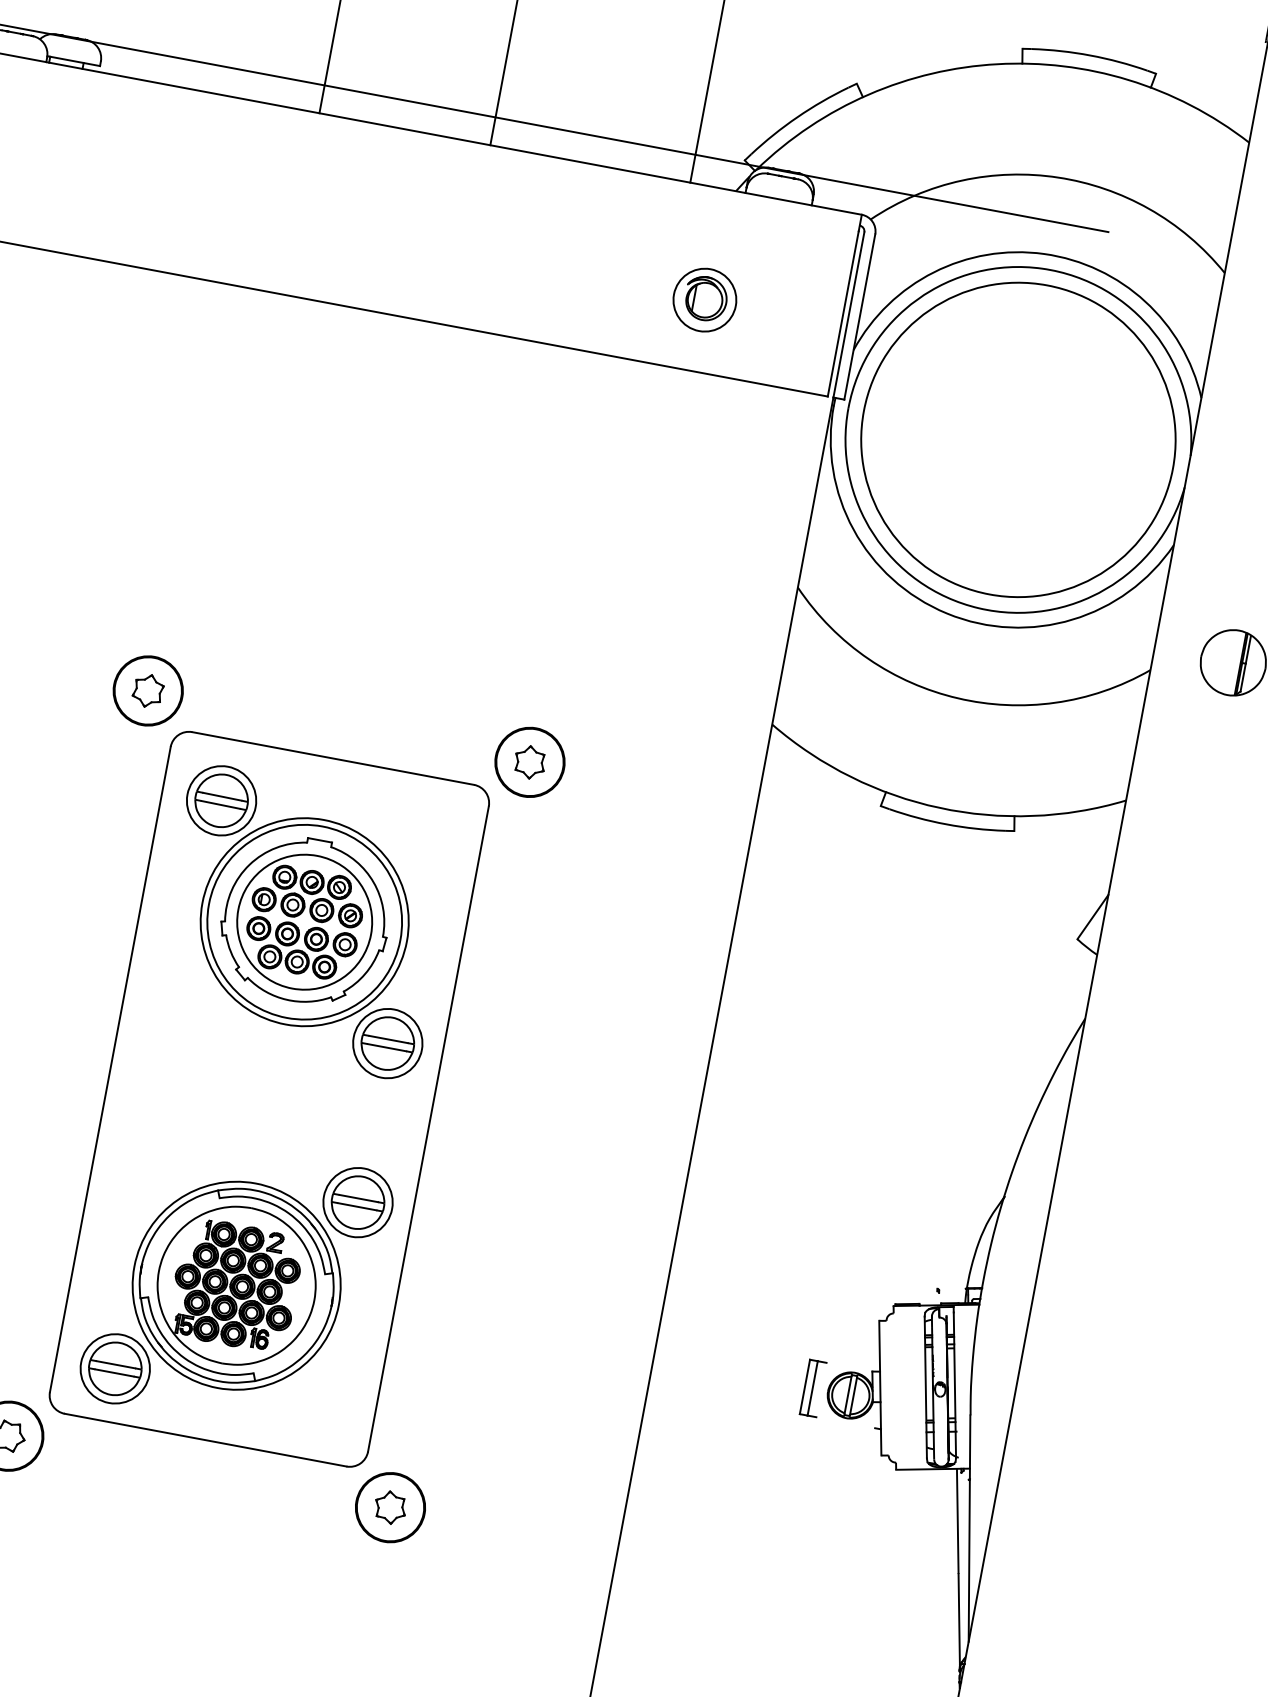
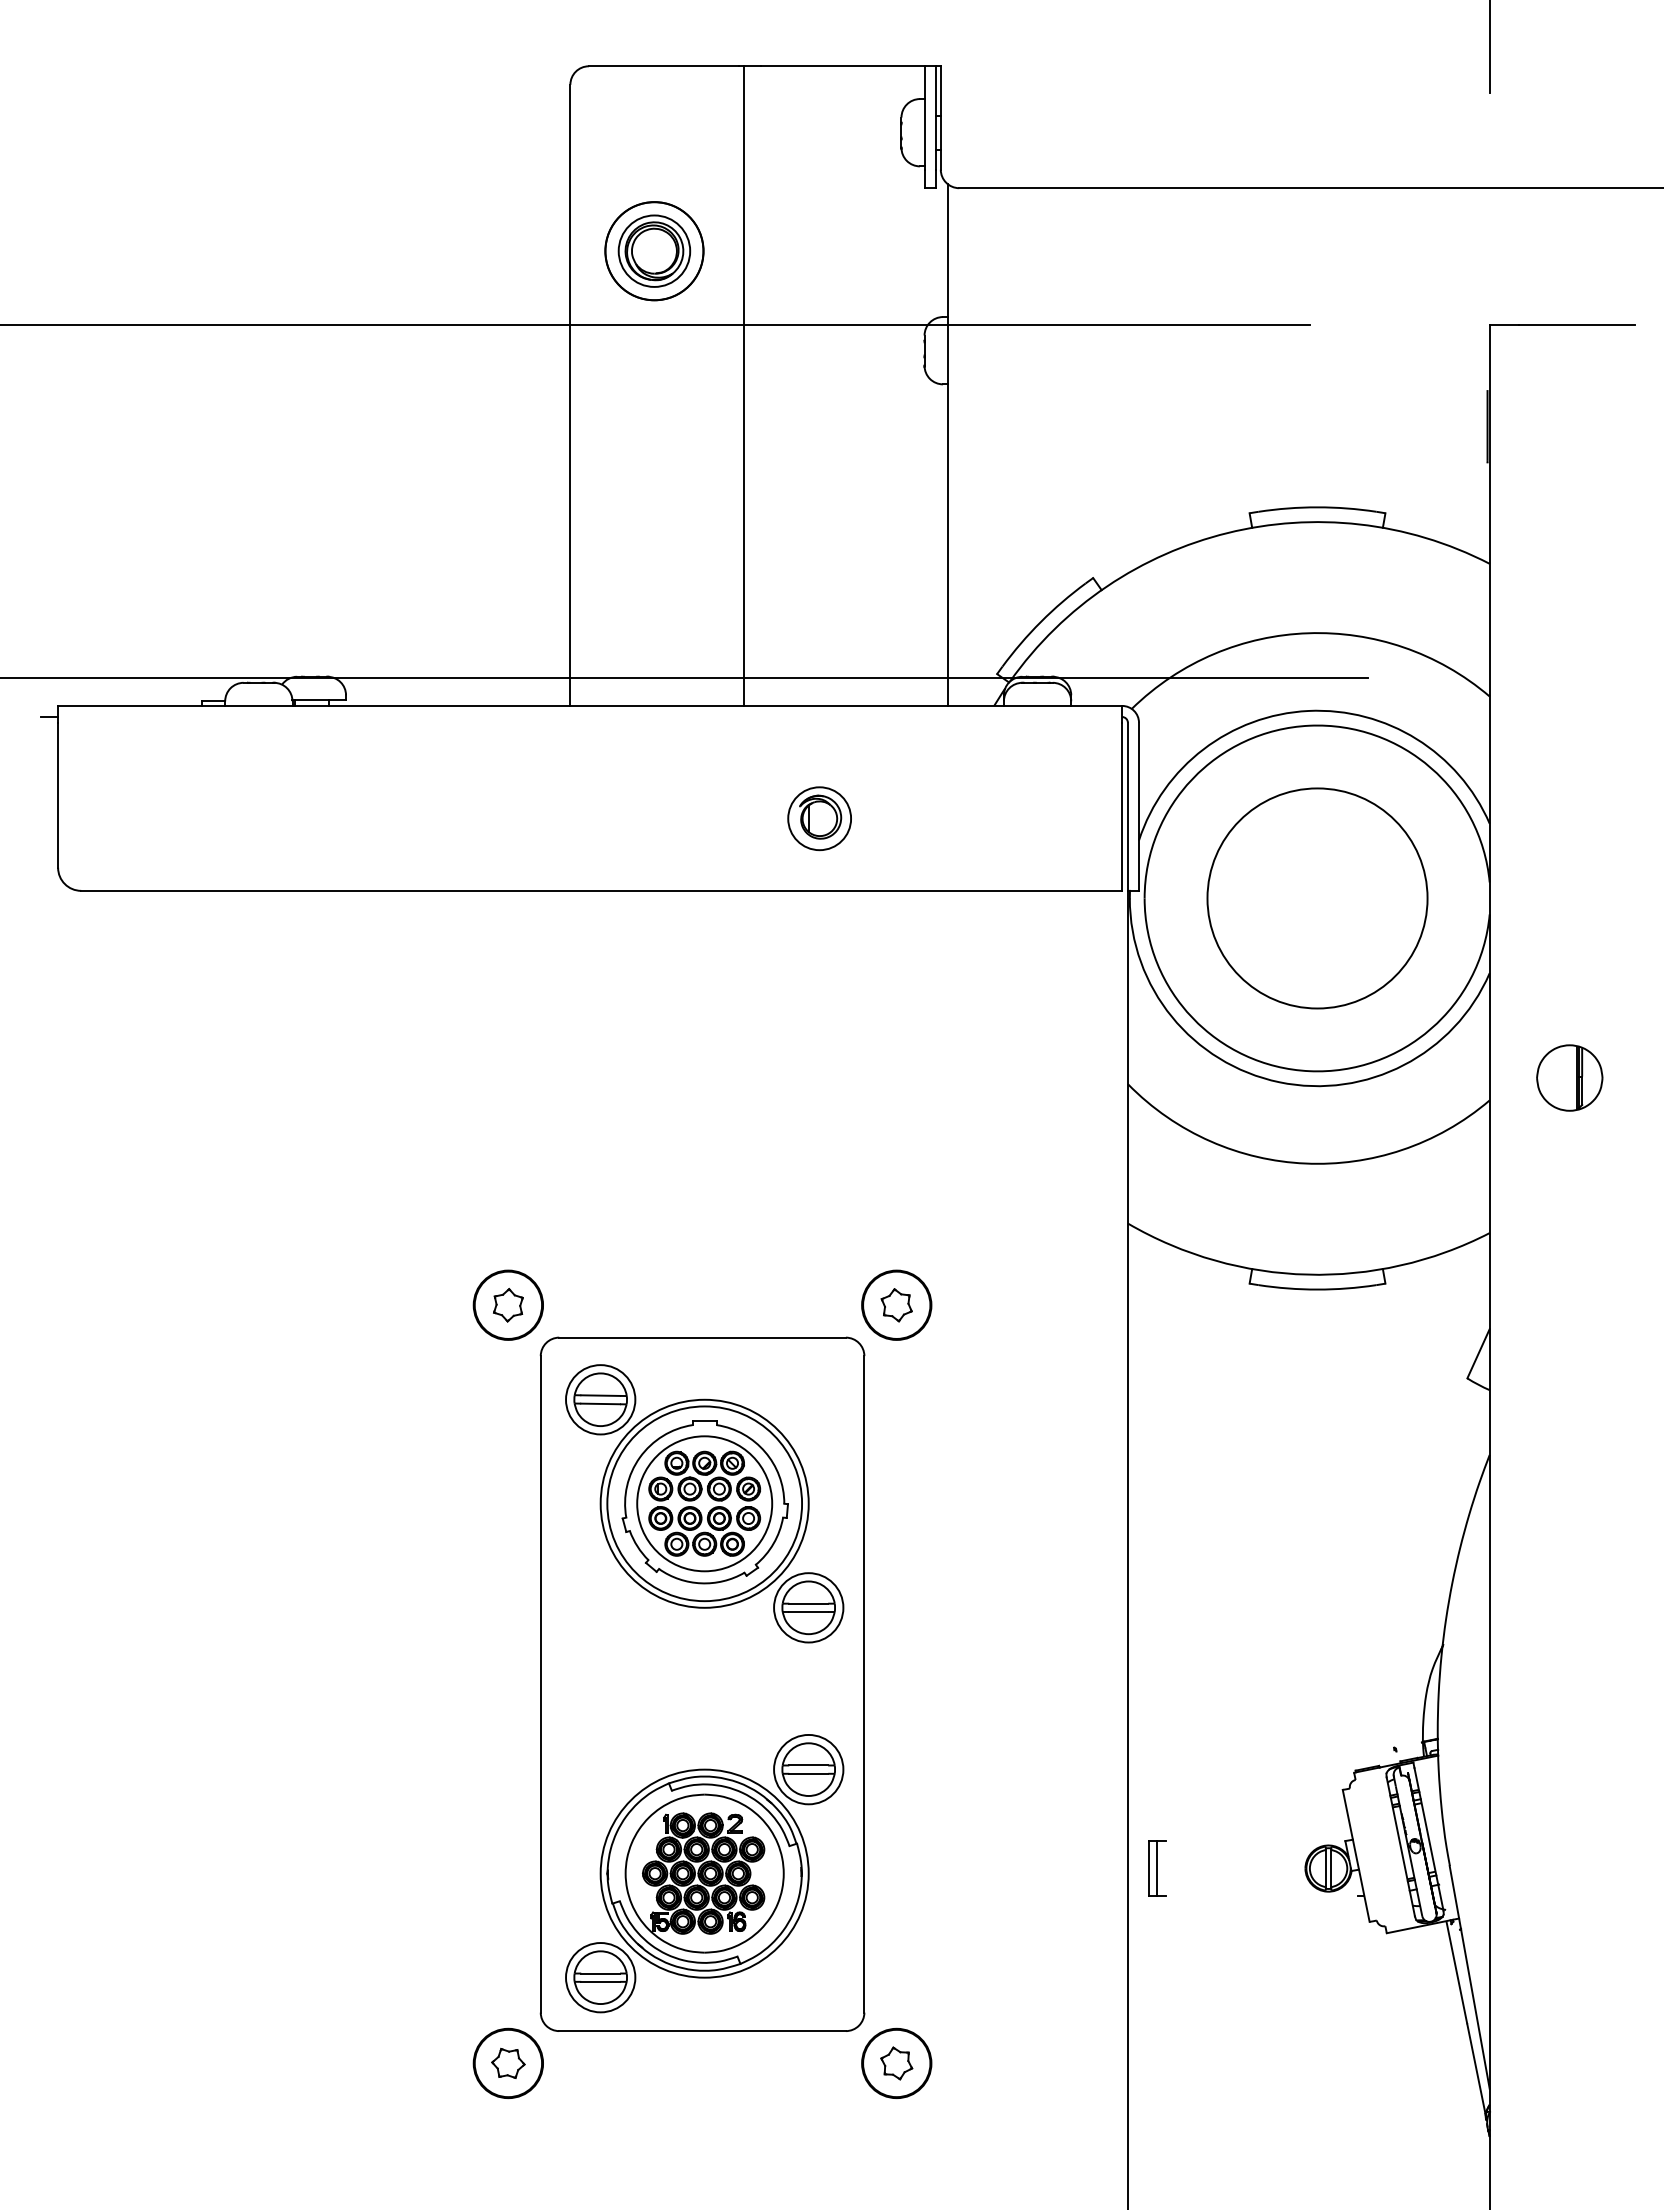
part: (704, 299) -> (819, 818), moved
circle: (1018, 439) -> (1317, 898), size x0.7
part: (813, 1388) -> (1157, 1868), moved

